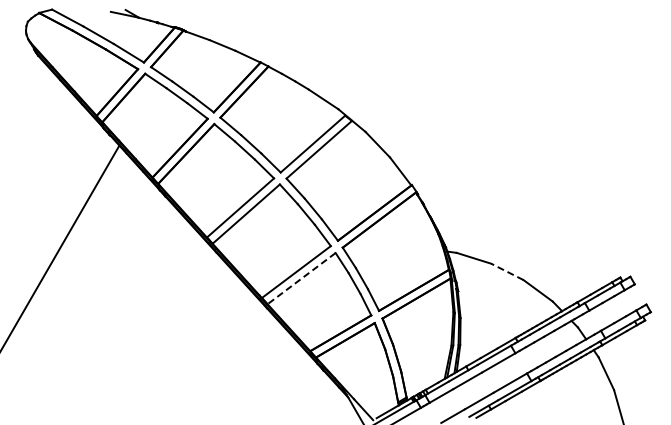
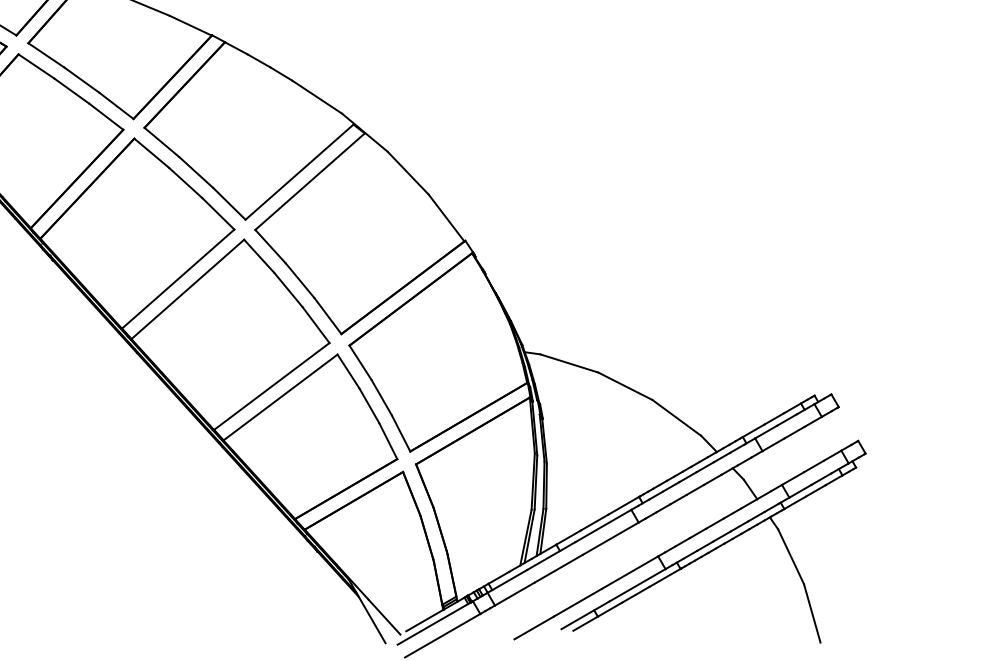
line: (506, 271) -> (623, 385), dashed -> solid
line: (301, 278) -> (280, 397), dashed -> solid

